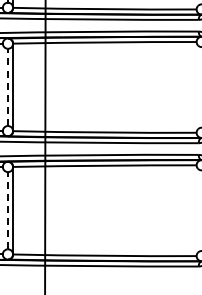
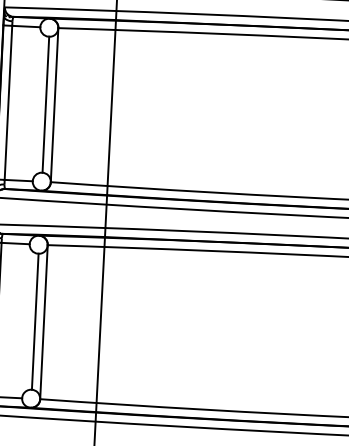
line: (8, 87) -> (46, 104), dashed -> solid
line: (8, 210) -> (35, 321), dashed -> solid

